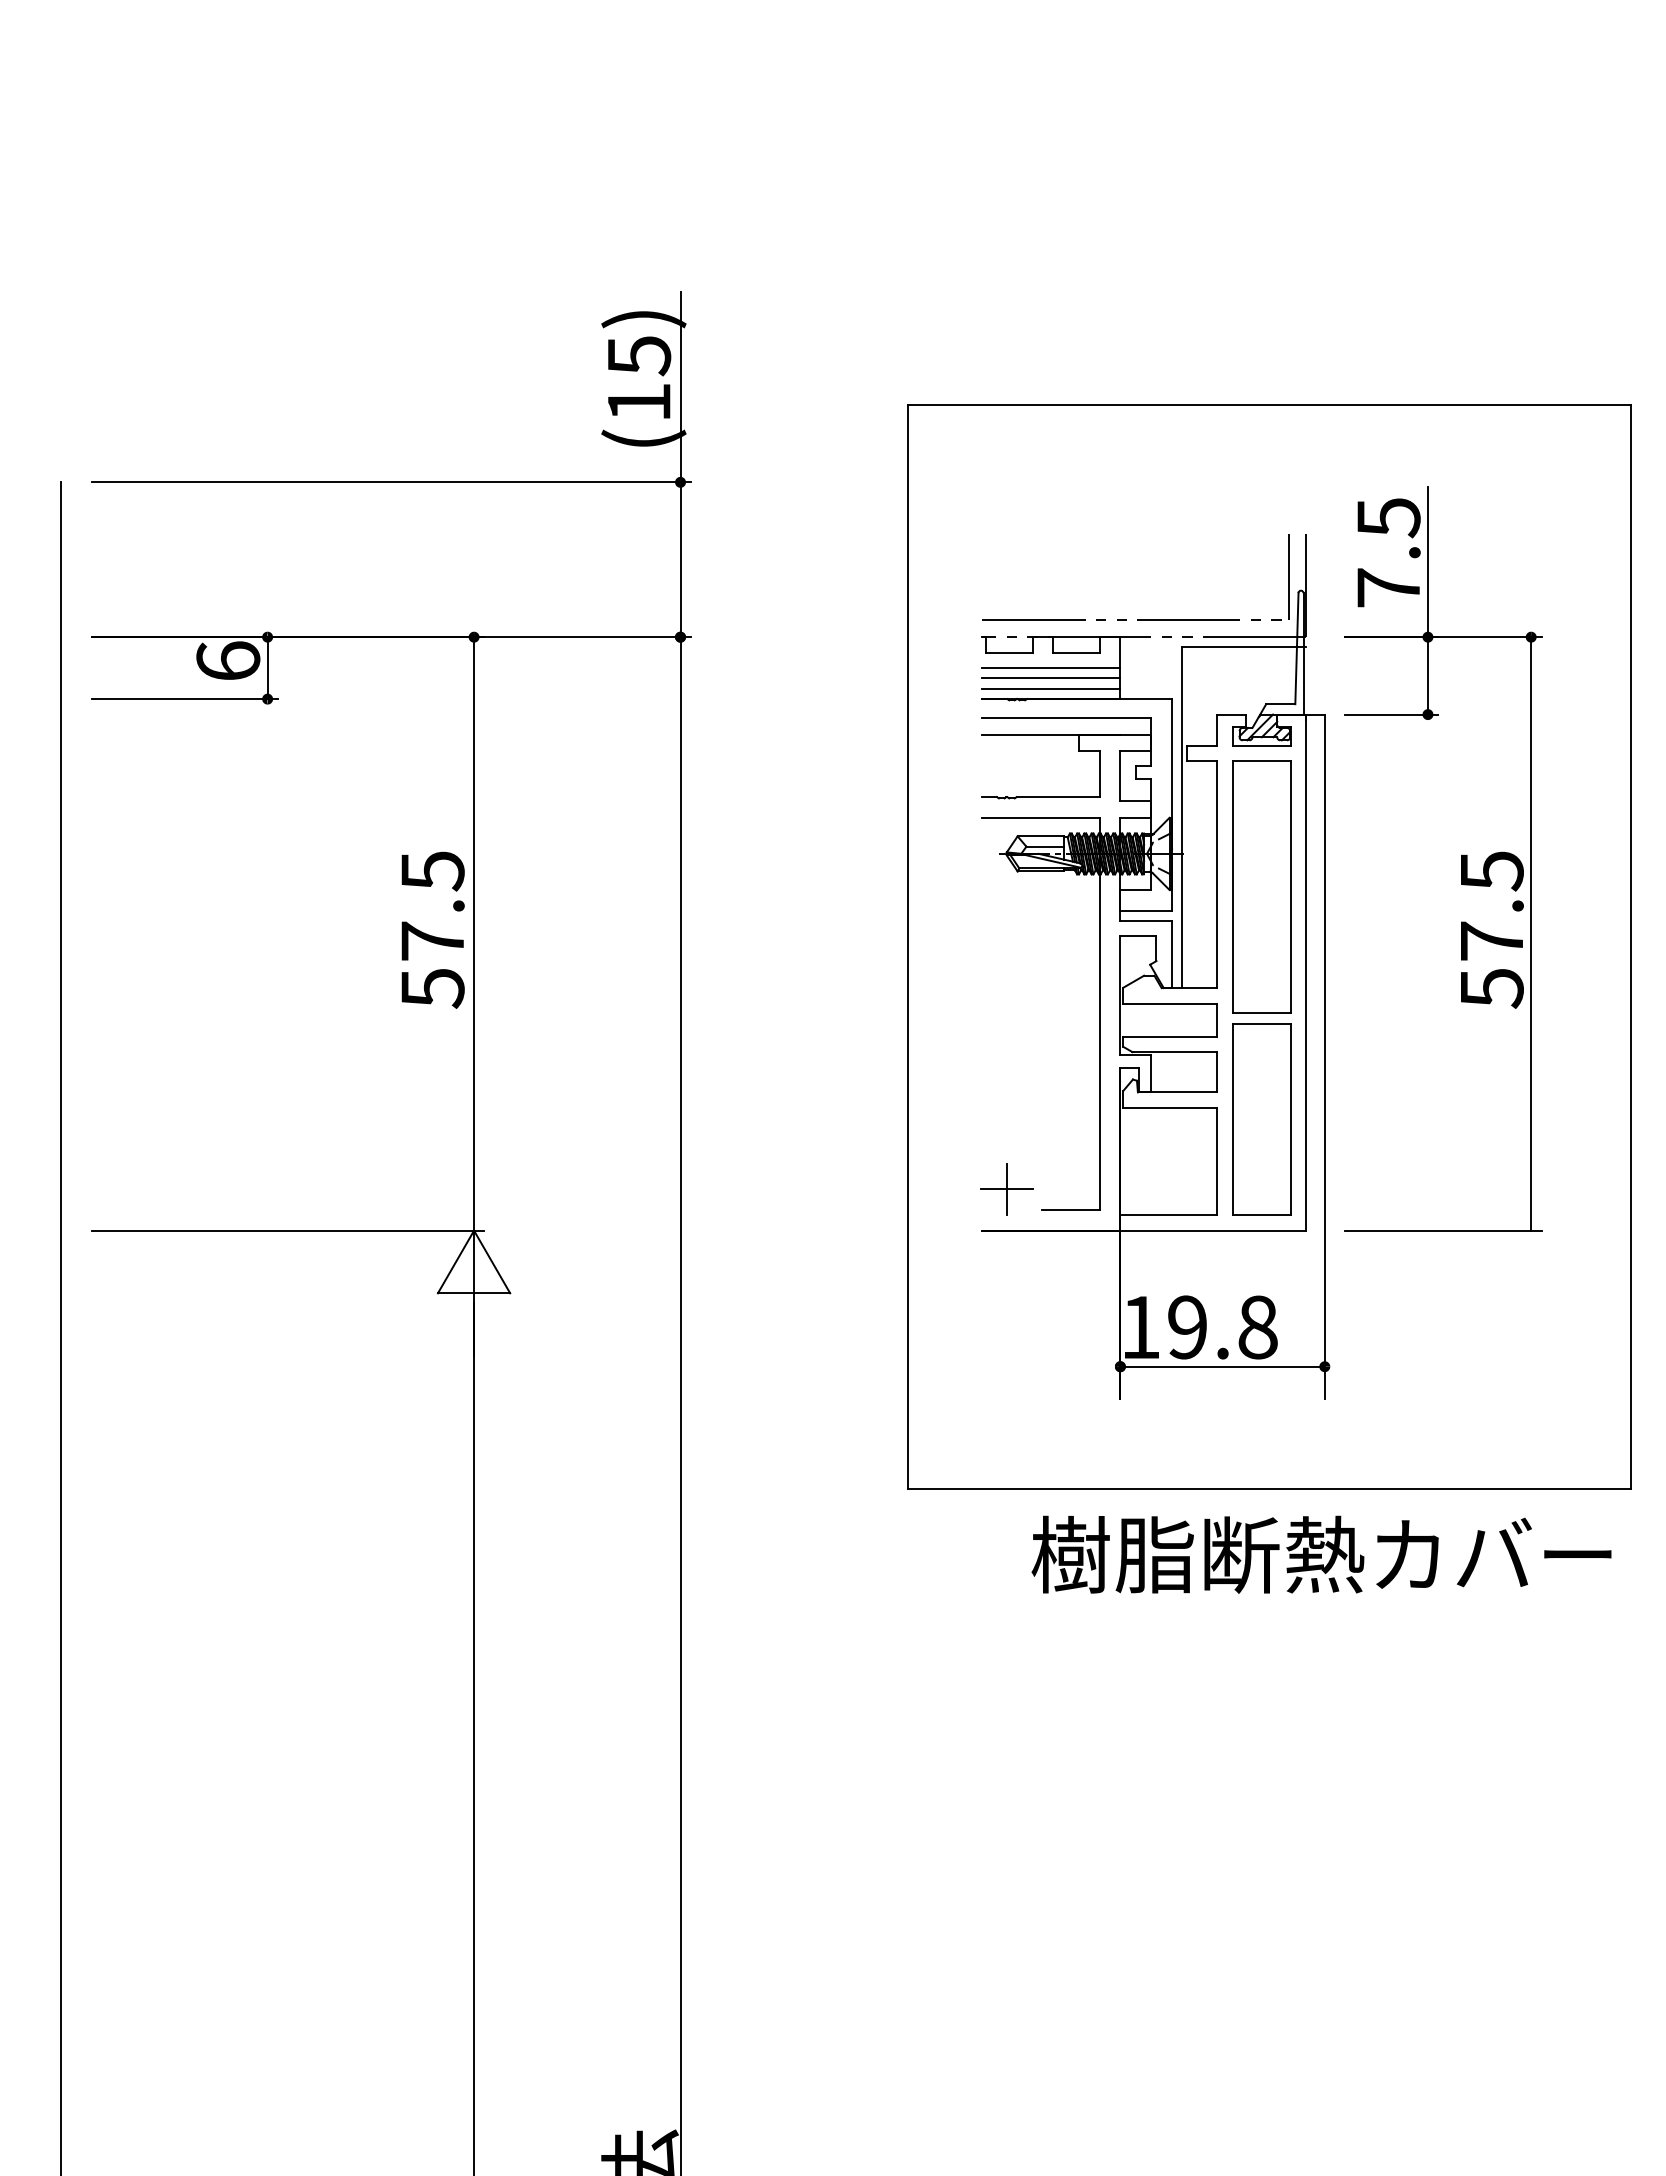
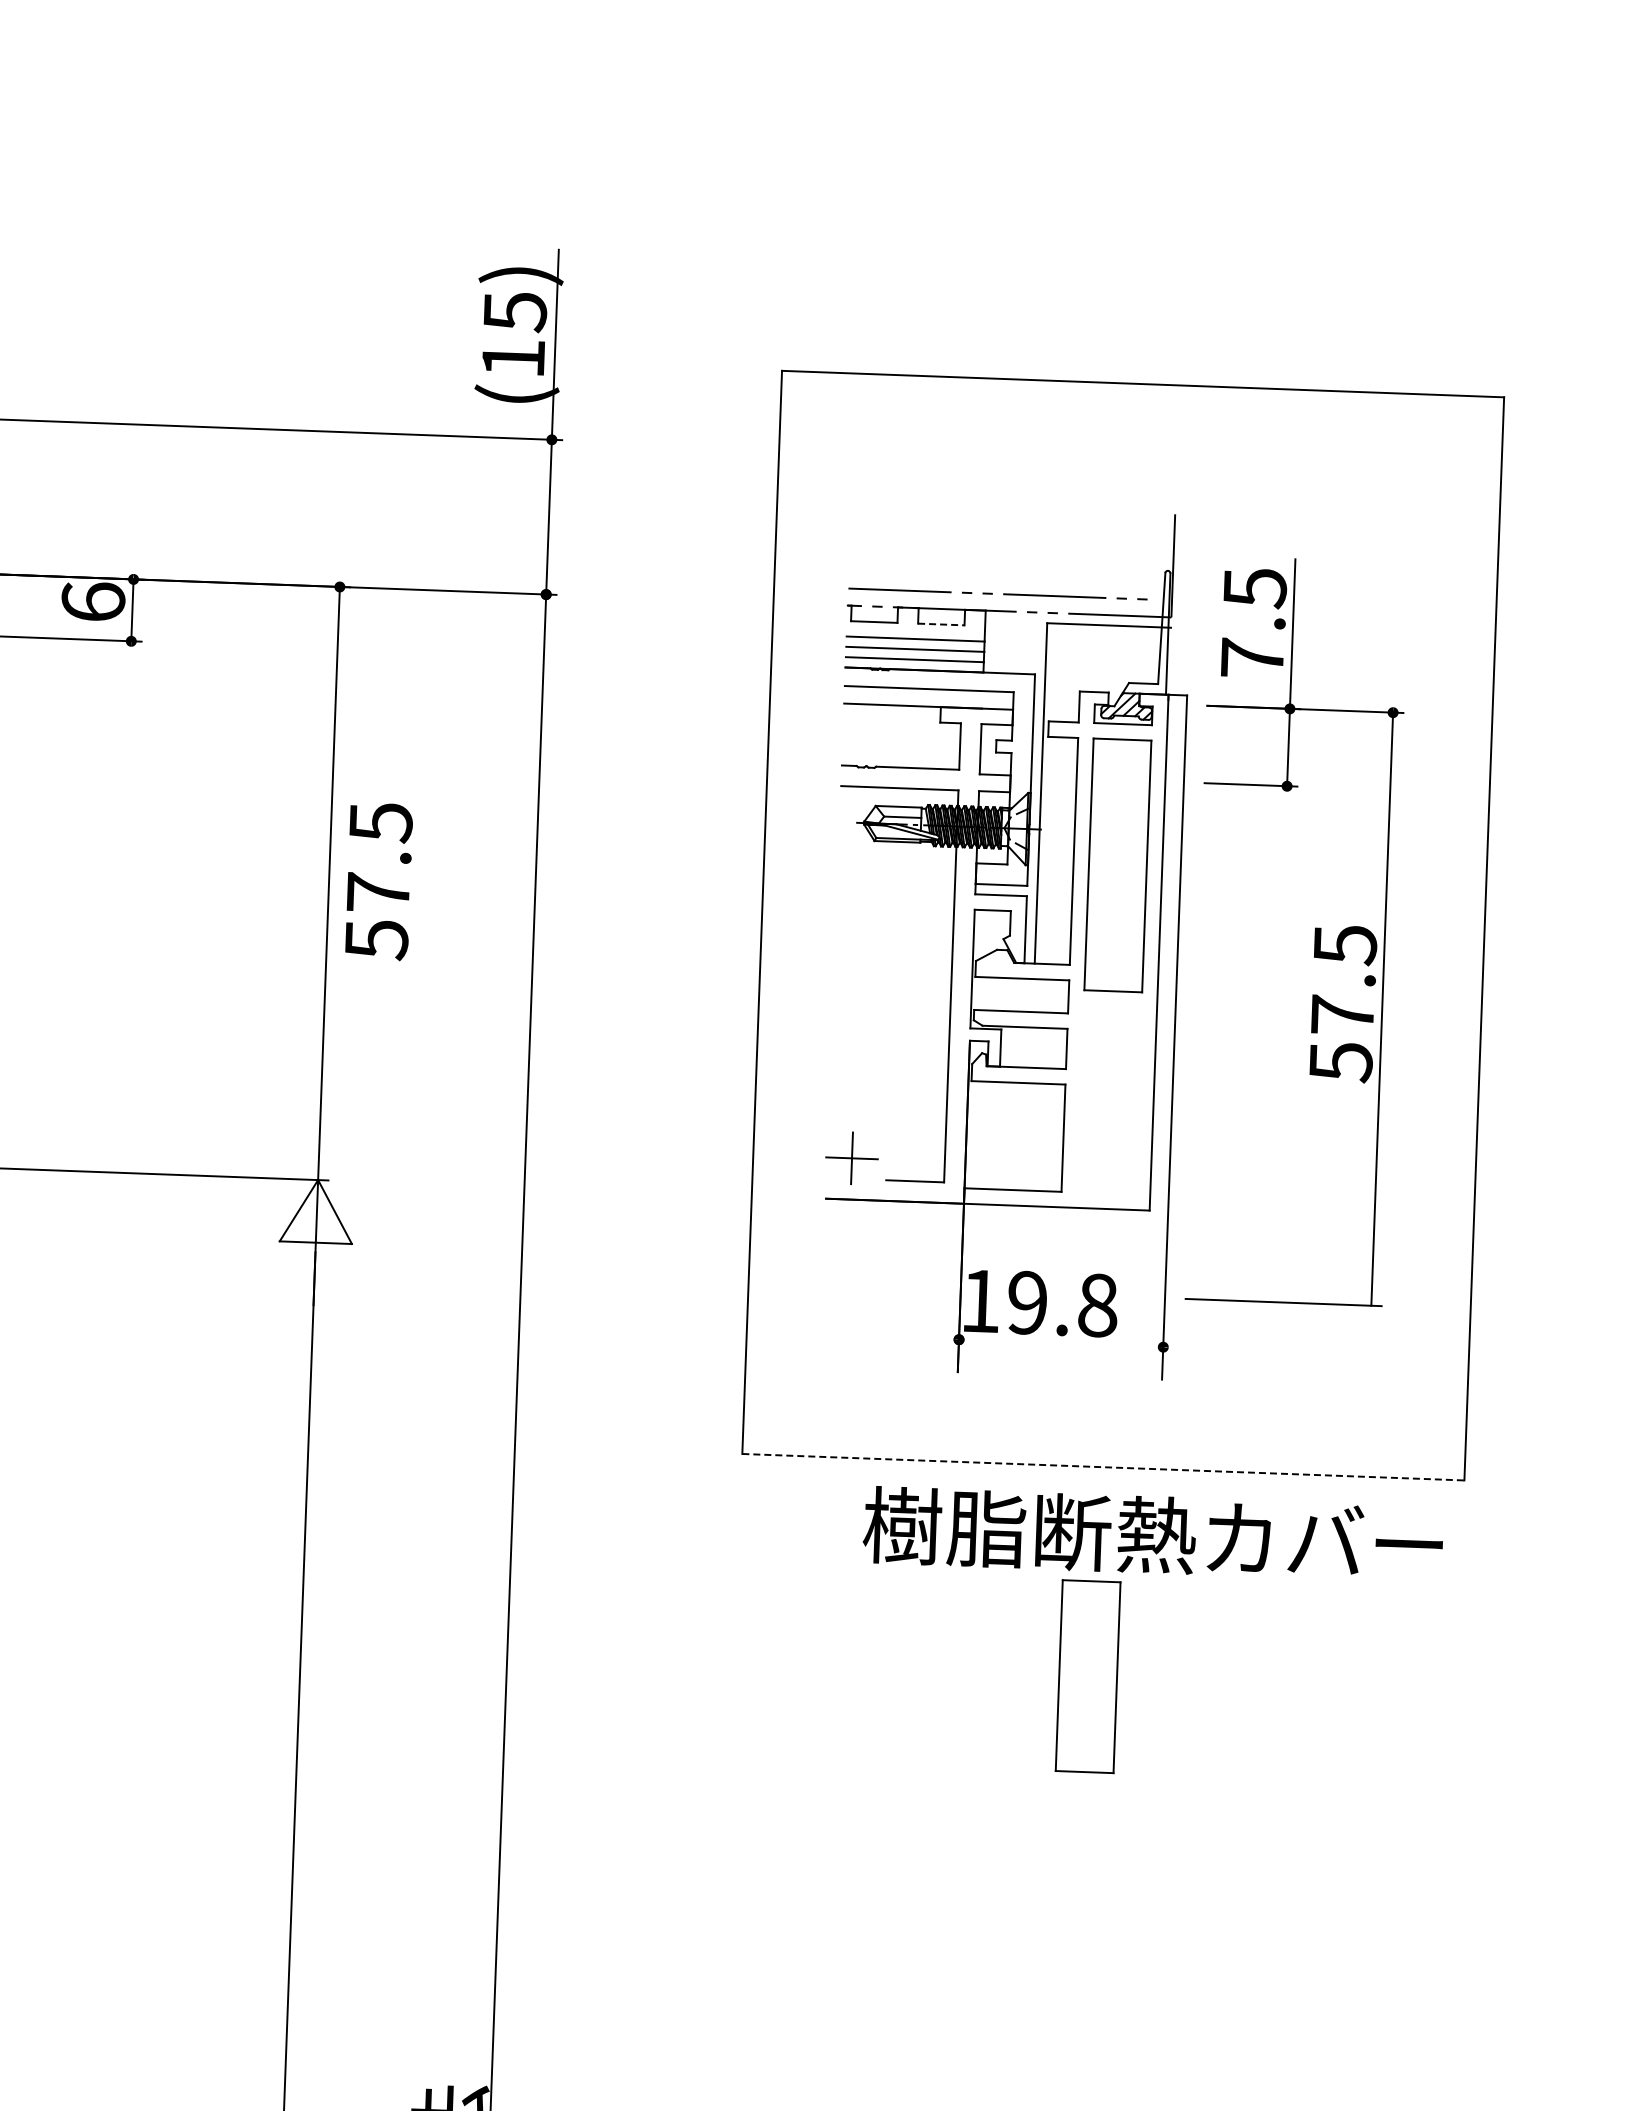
line: (1289, 576) -> (1156, 556), removed
line: (1076, 652) -> (941, 624), solid -> dashed
part: (1461, 858) -> (1315, 931), moved
text: (432, 929) -> (378, 880), moved
part: (1261, 1119) -> (1087, 1676), moved
line: (1222, 1366) -> (1061, 1343), removed
line: (1269, 1488) -> (1103, 1466), solid -> dashed

